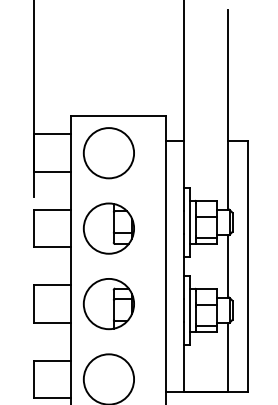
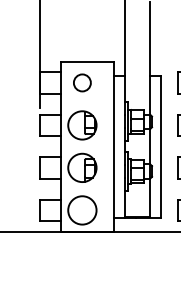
circle: (109, 152) -> (82, 82), size x0.6

